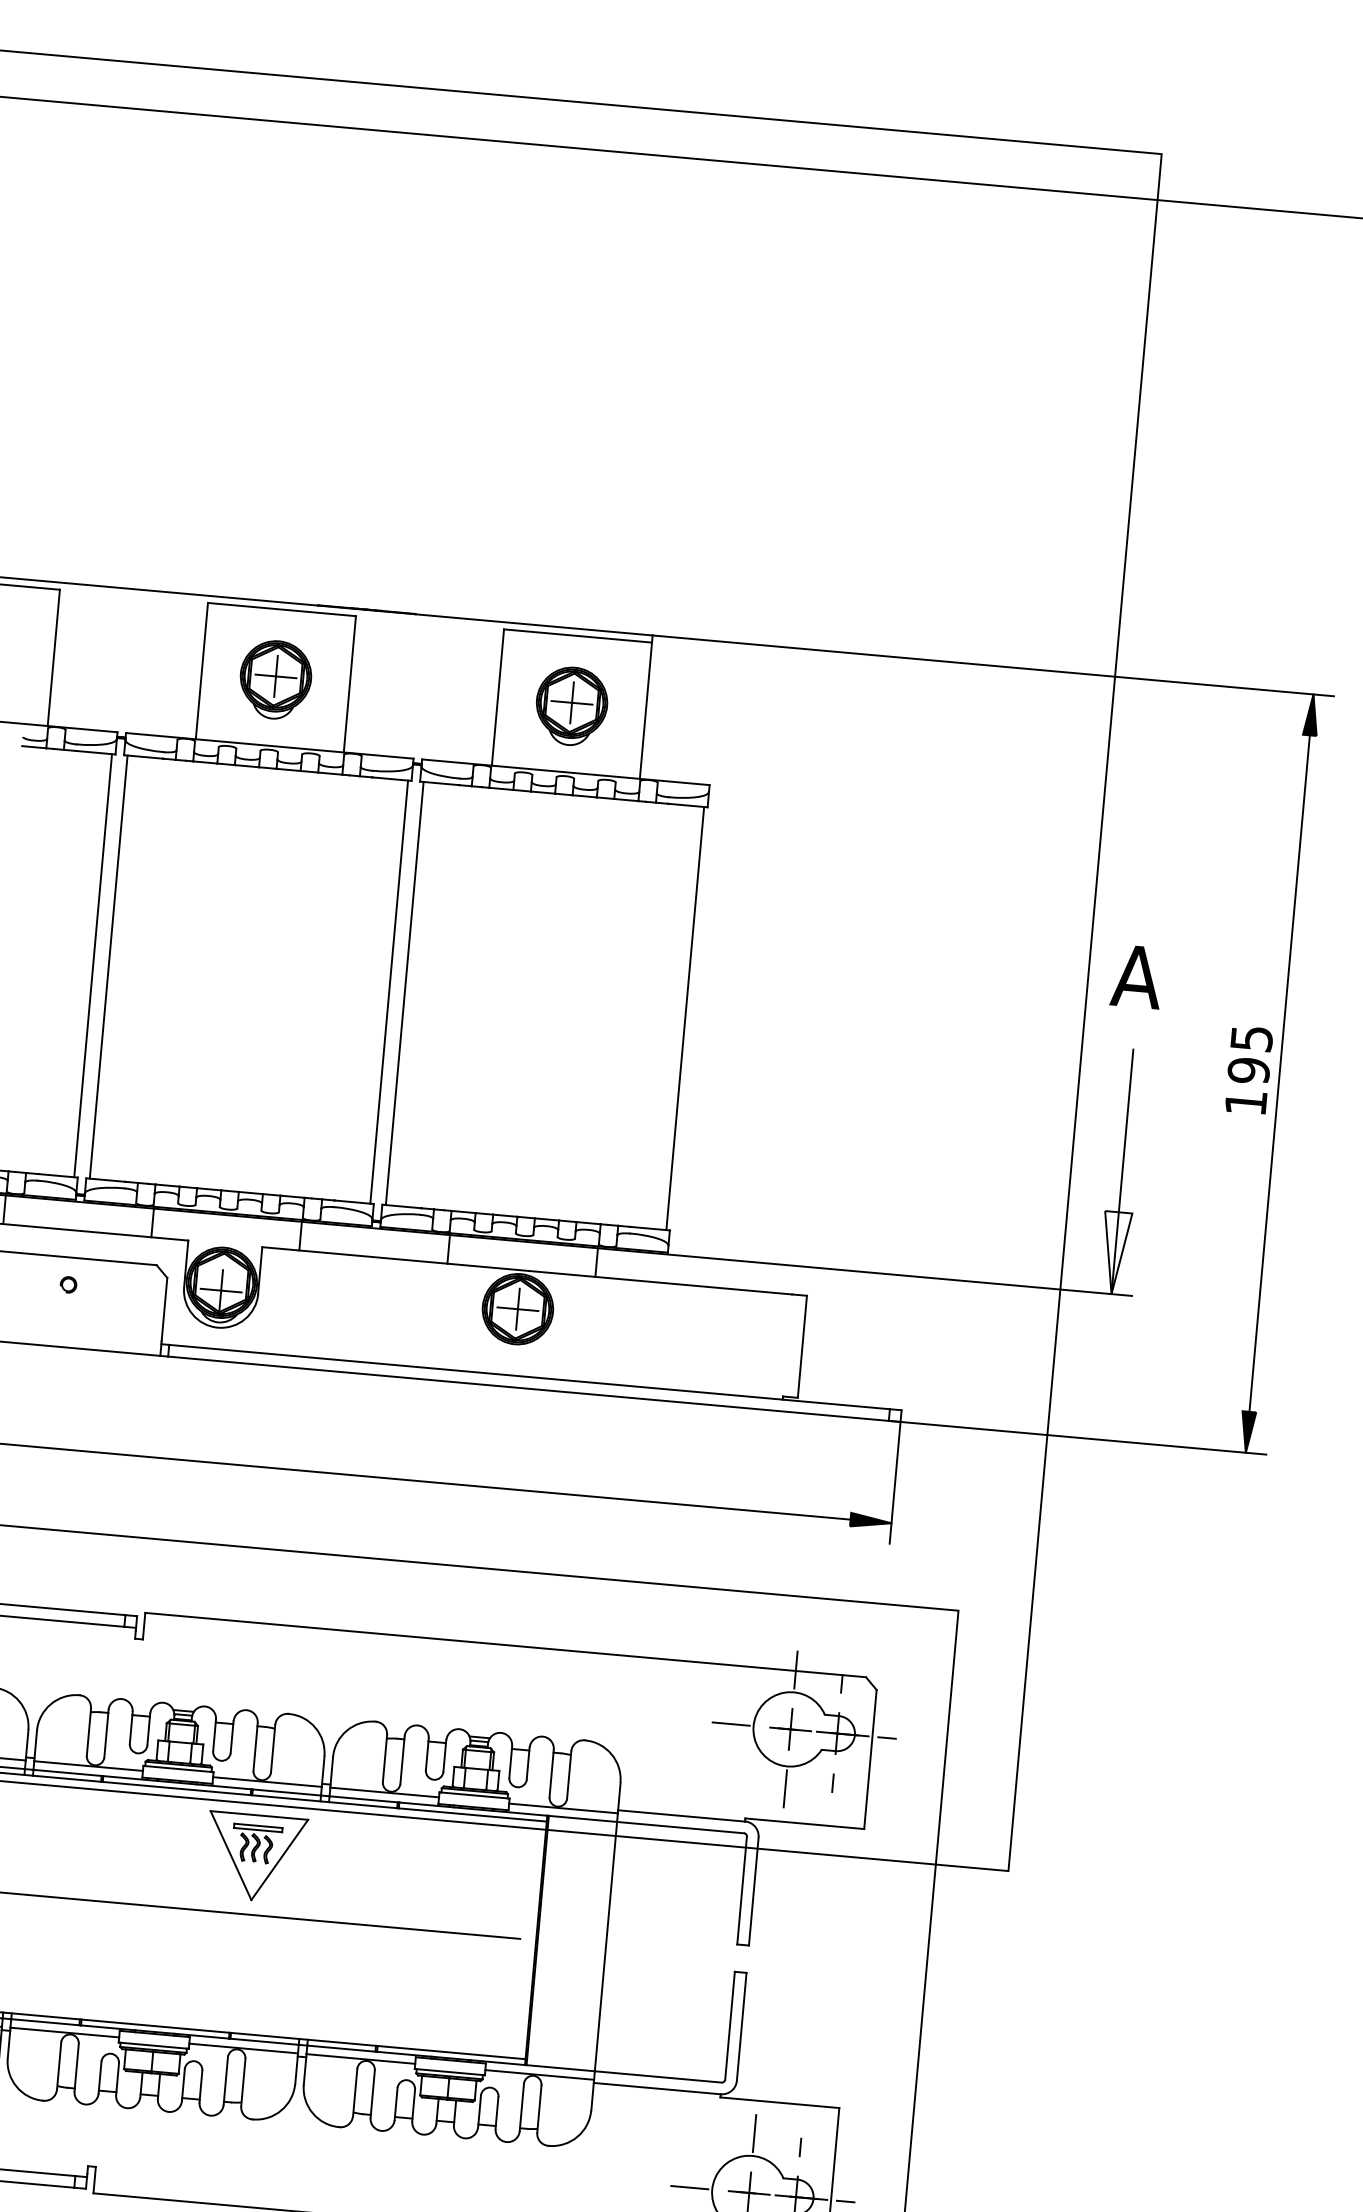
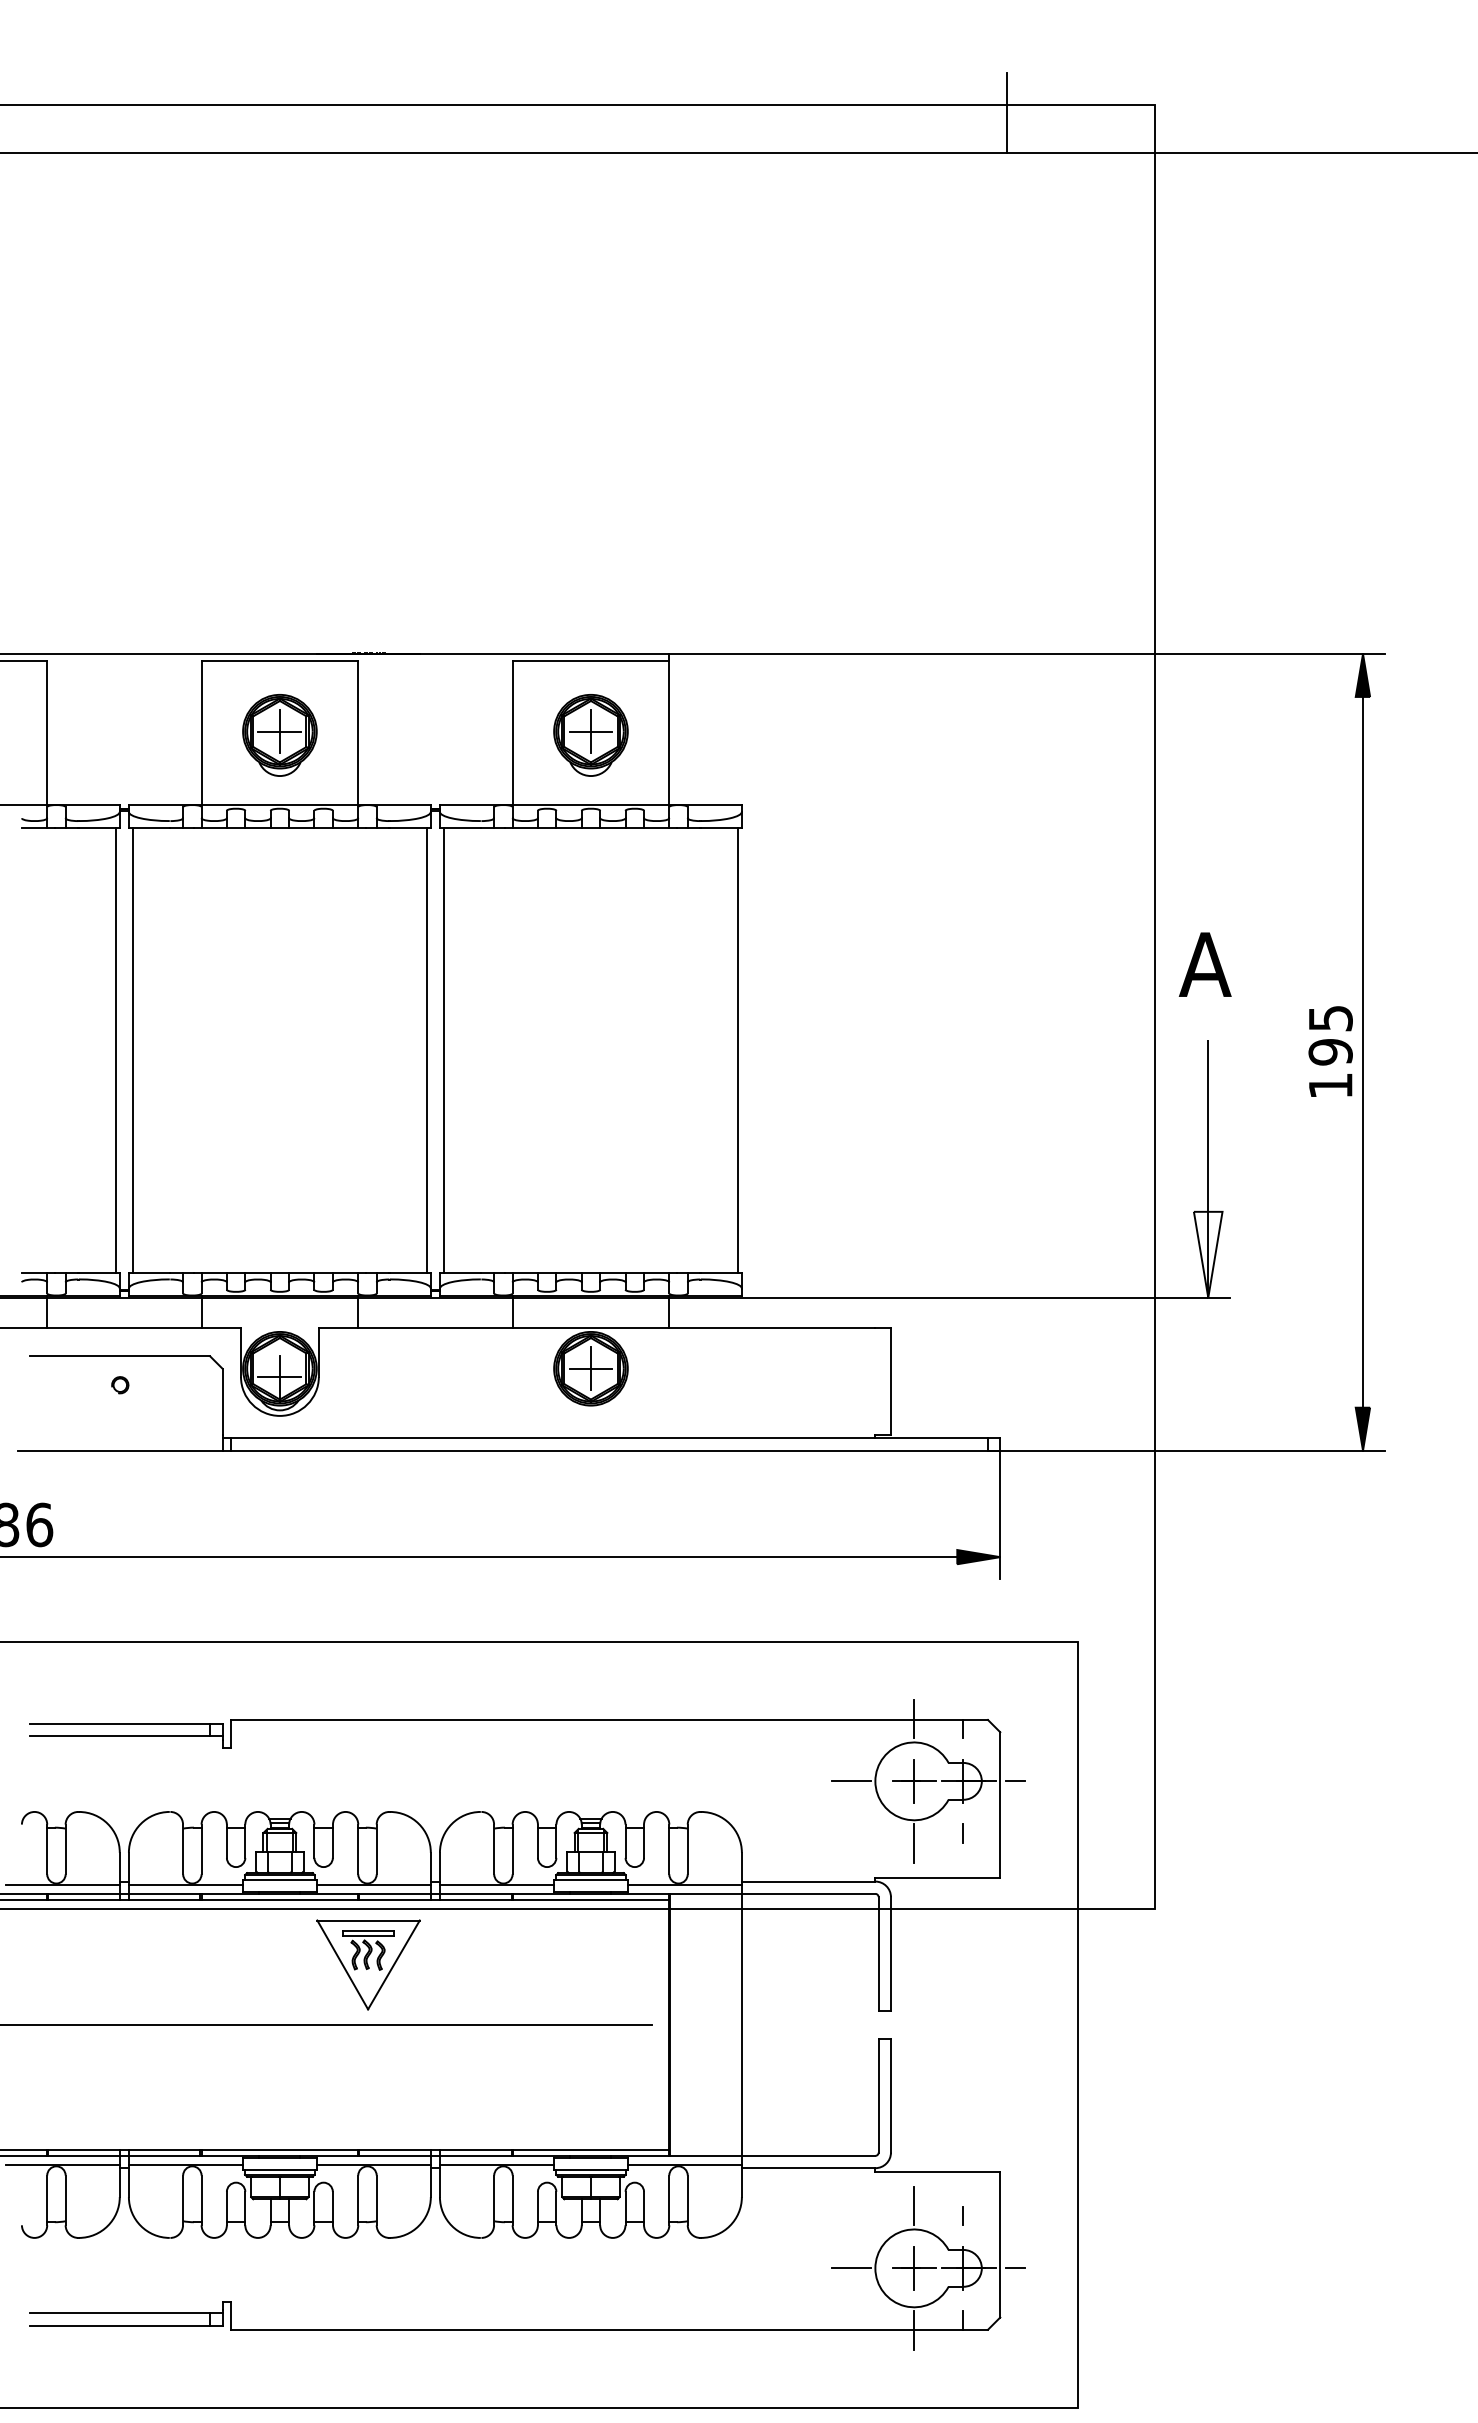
line: (1021, 148) -> (1007, 112), added

